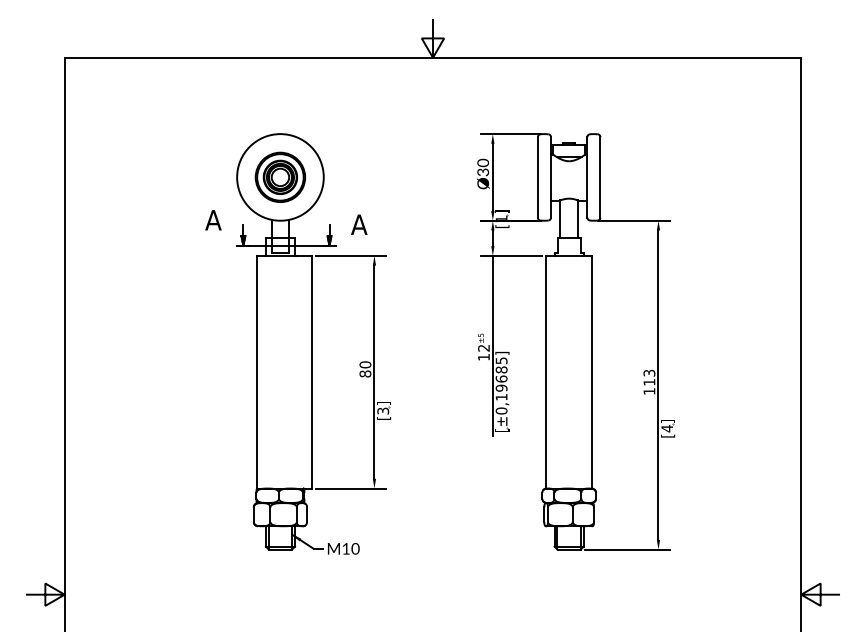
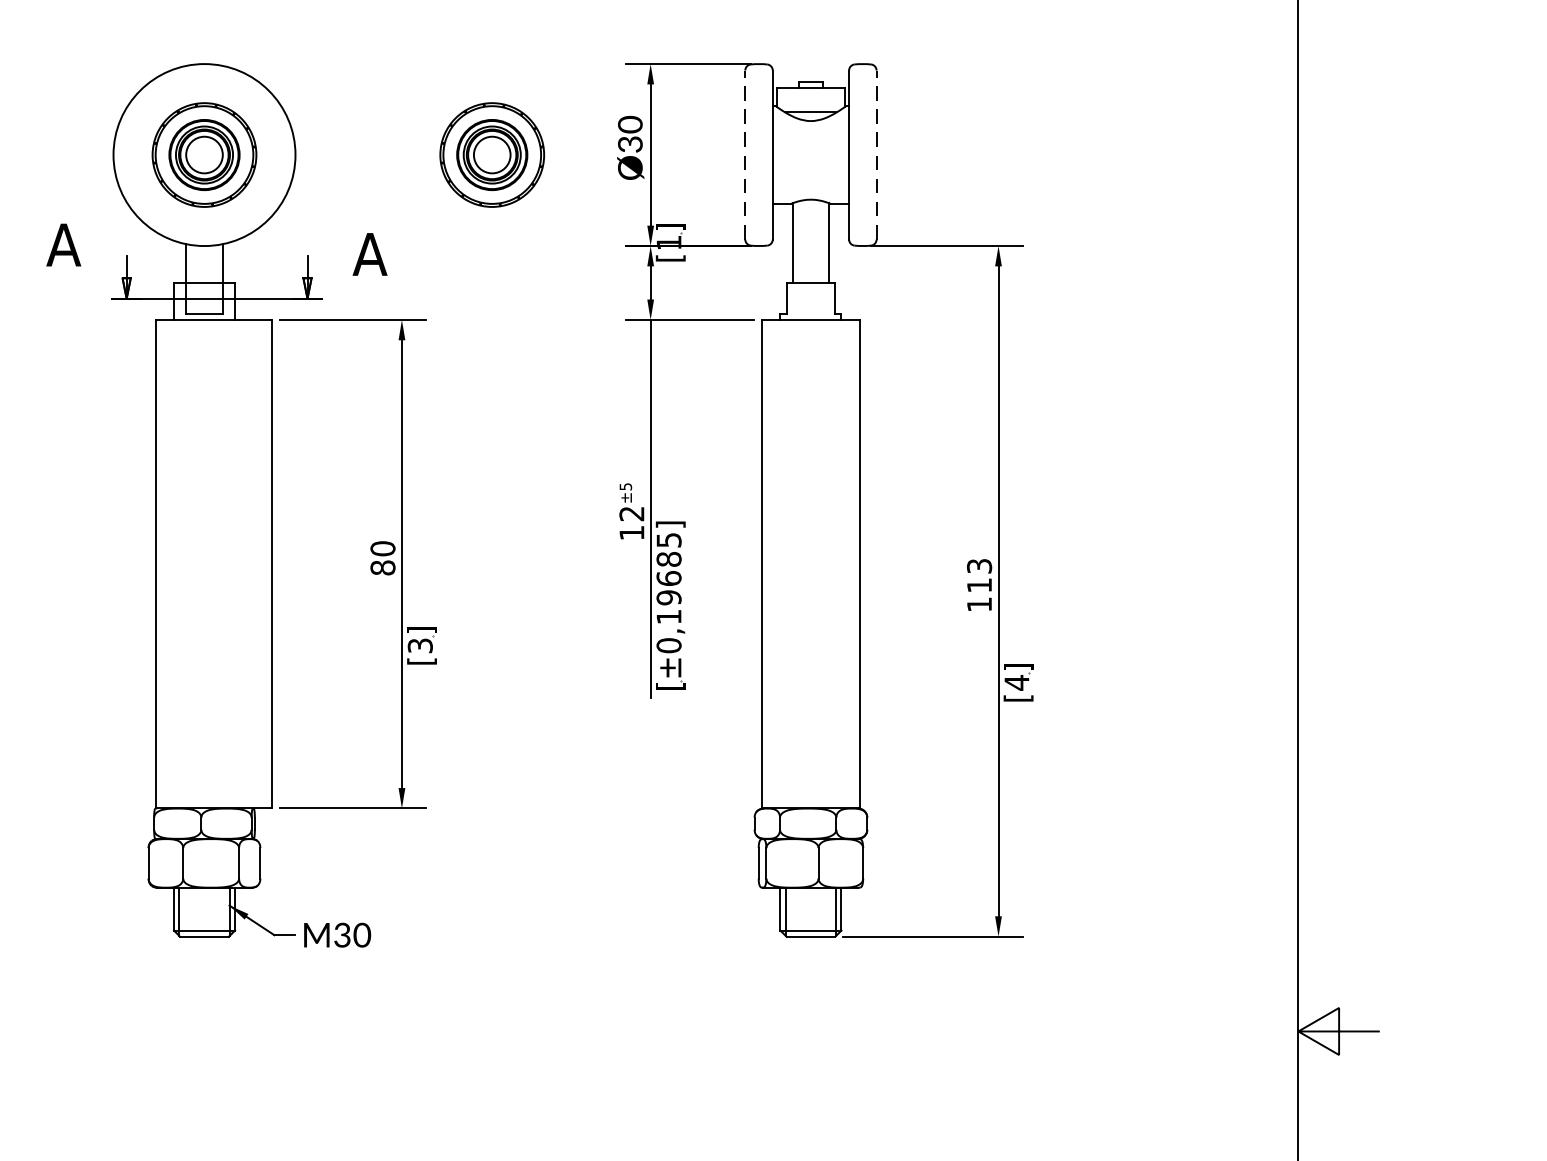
part: (416, 176) -> (490, 153), added
line: (537, 176) -> (744, 153), solid -> dashed
line: (600, 176) -> (876, 153), solid -> dashed
text: (345, 548) -> (341, 934), M10 -> M30

